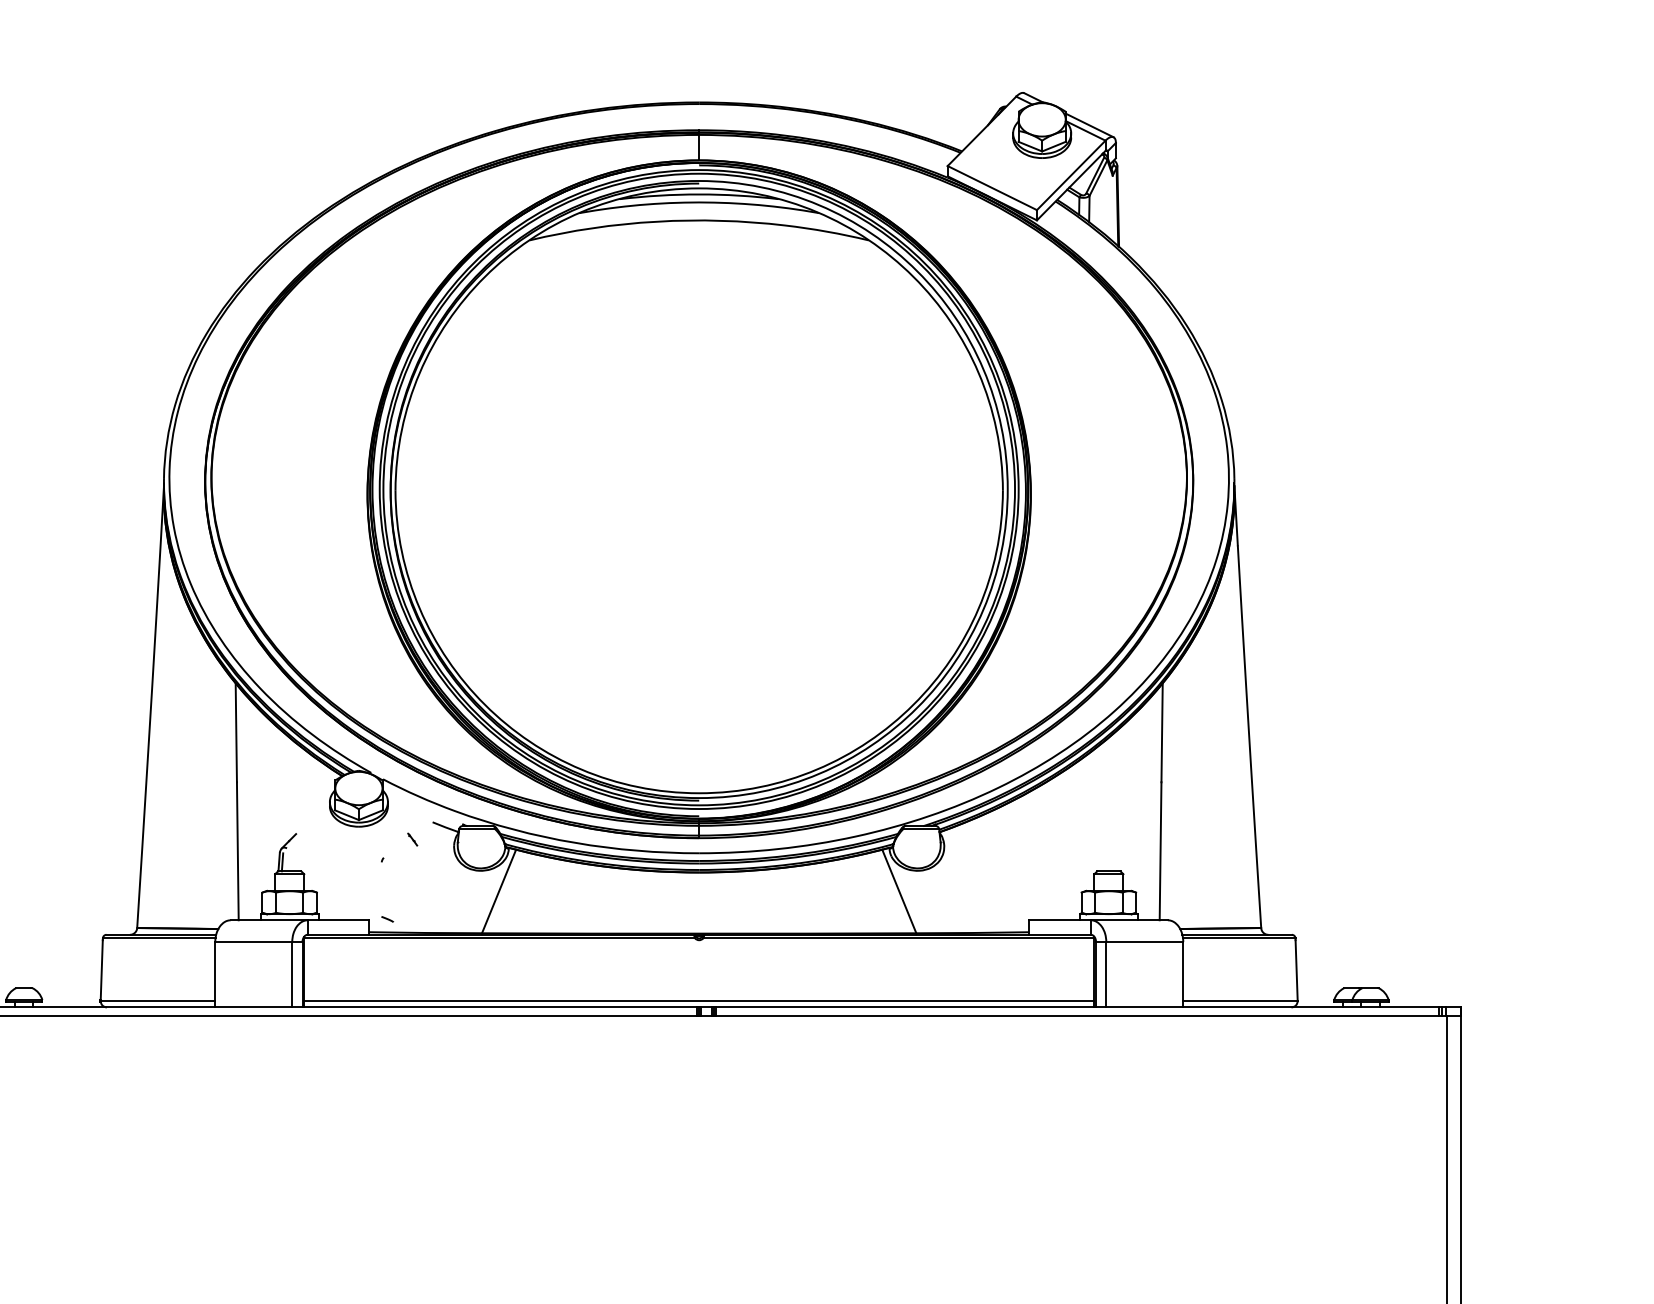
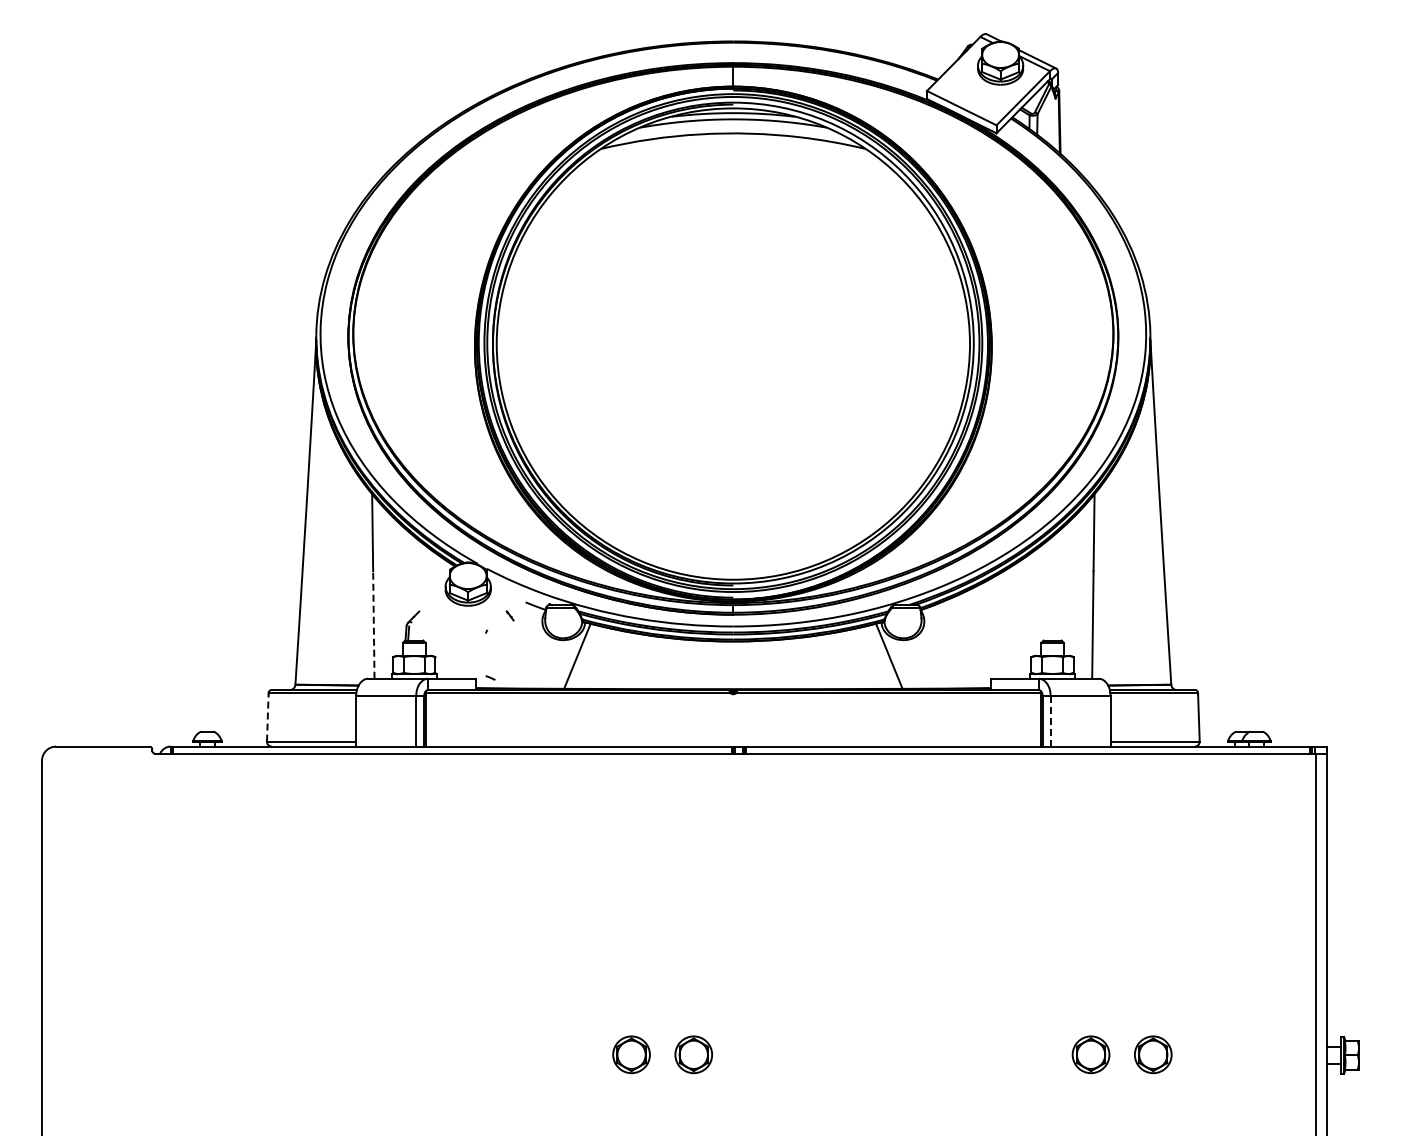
line: (237, 850) -> (373, 624), solid -> dashed
line: (101, 970) -> (267, 717), solid -> dashed
line: (1106, 973) -> (1050, 720), solid -> dashed
line: (699, 1000) -> (733, 741), removed

